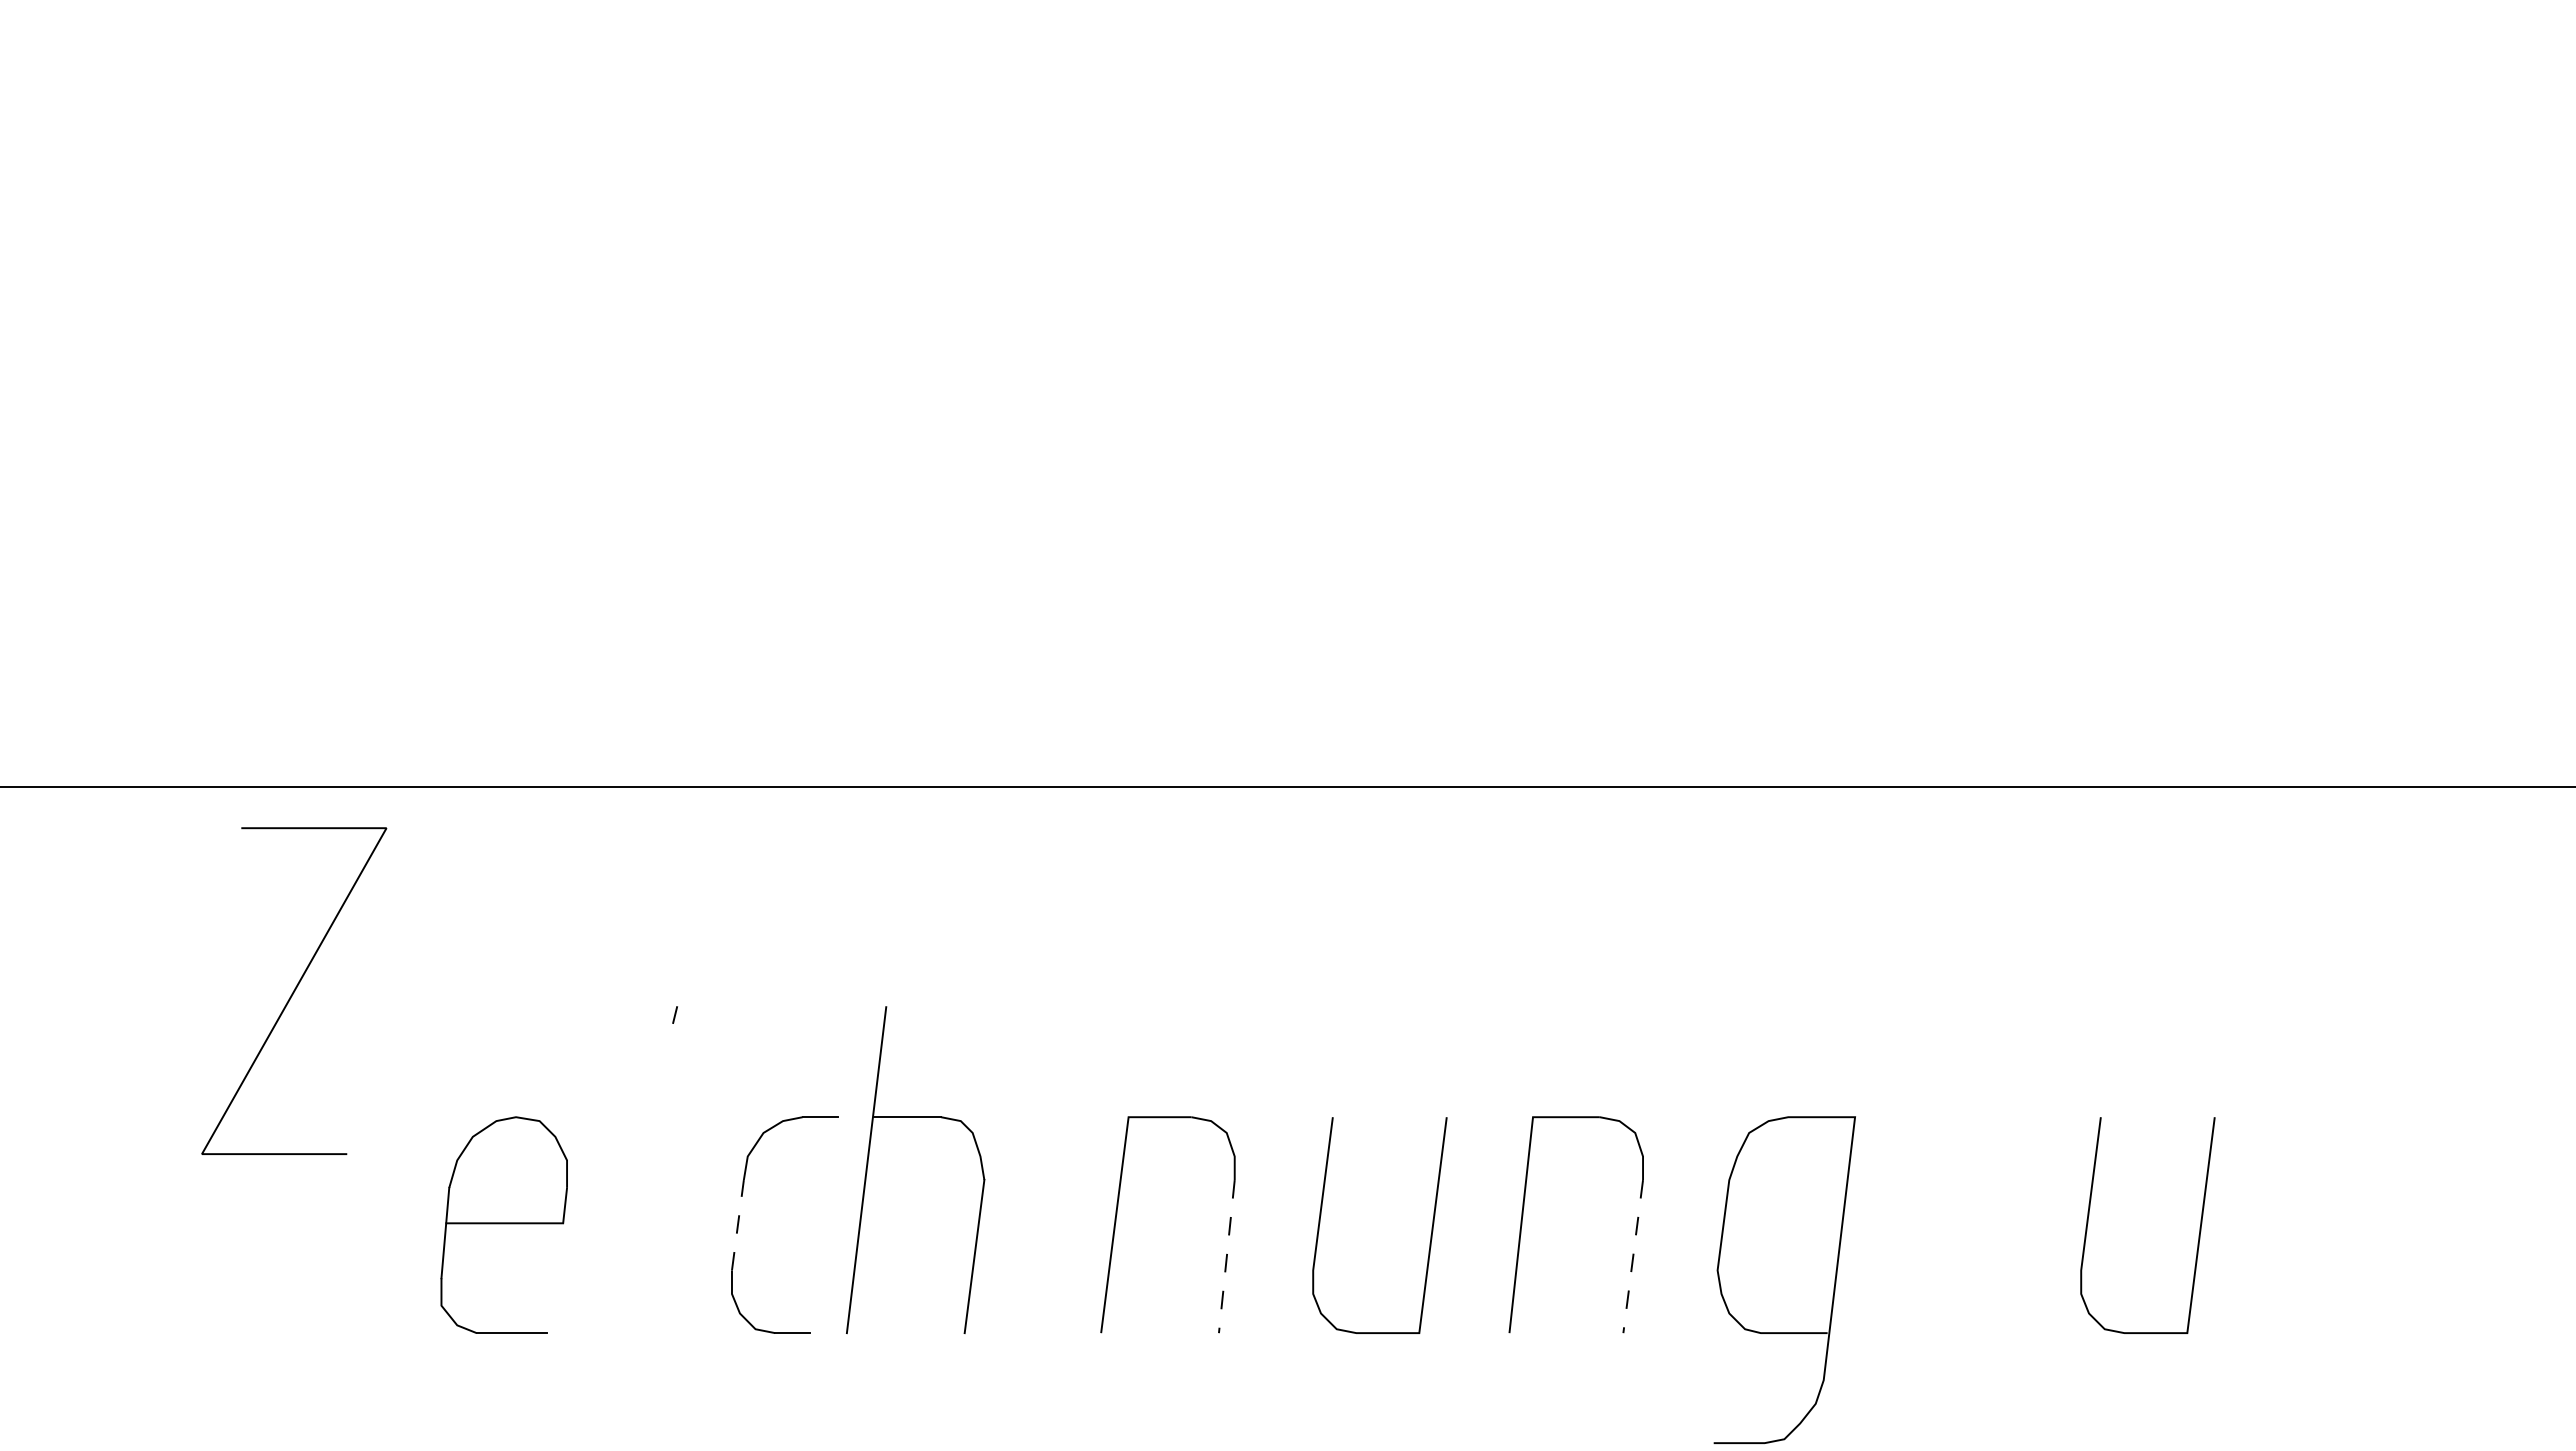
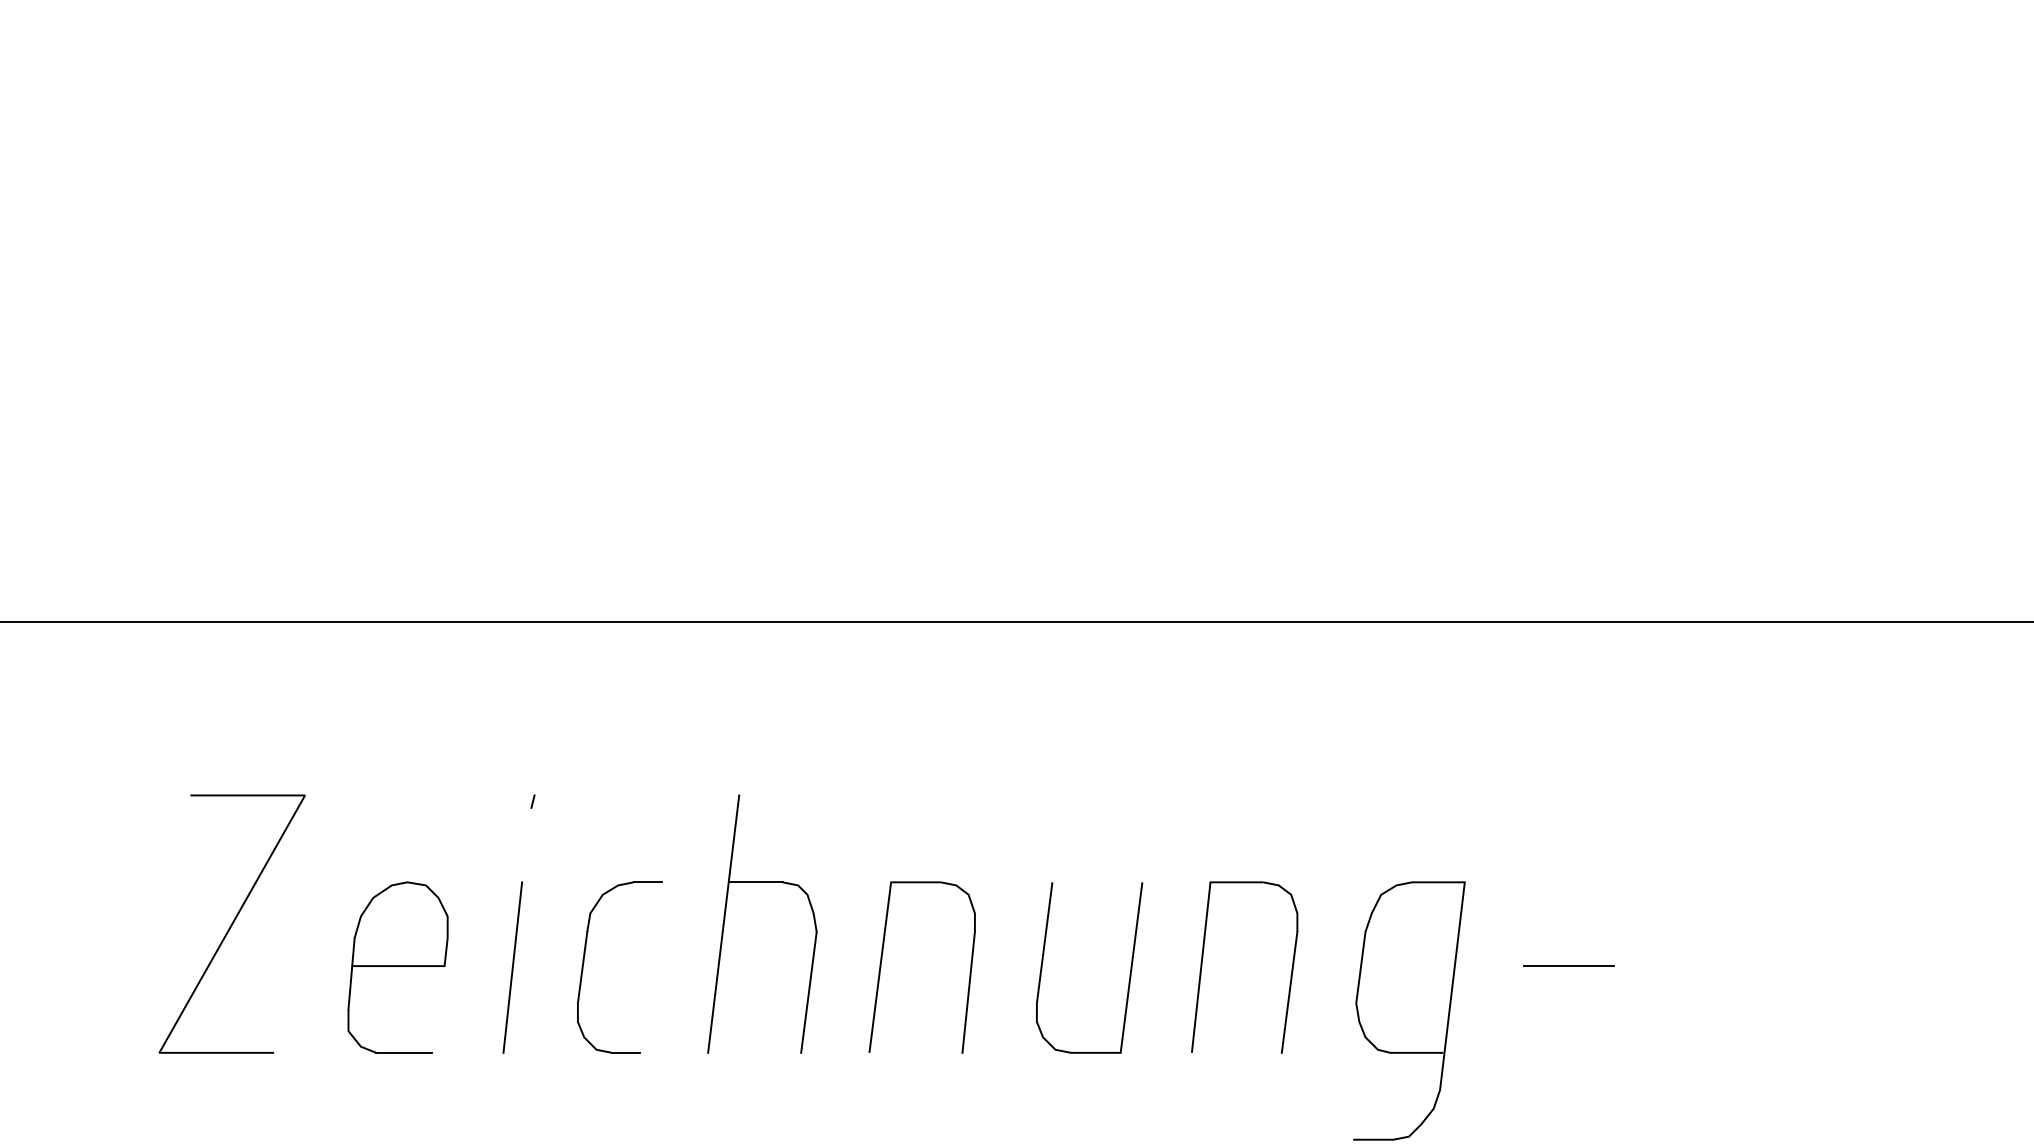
line: (294, 990) -> (232, 923), moved
part: (868, 1164) -> (725, 919), moved
line: (1986, 1222) -> (1568, 965), added
line: (649, 1225) -> (512, 967), added
line: (737, 1225) -> (582, 967), dashed -> solid
curve: (2198, 1235) -> (1736, 975), removed
line: (1226, 1256) -> (968, 992), dashed -> solid
line: (1633, 1257) -> (1289, 993), dashed -> solid

